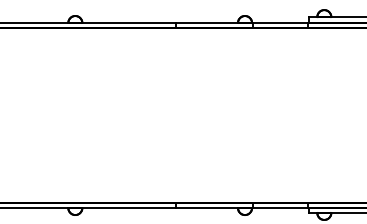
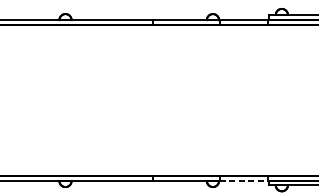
line: (280, 208) -> (243, 181), solid -> dashed

